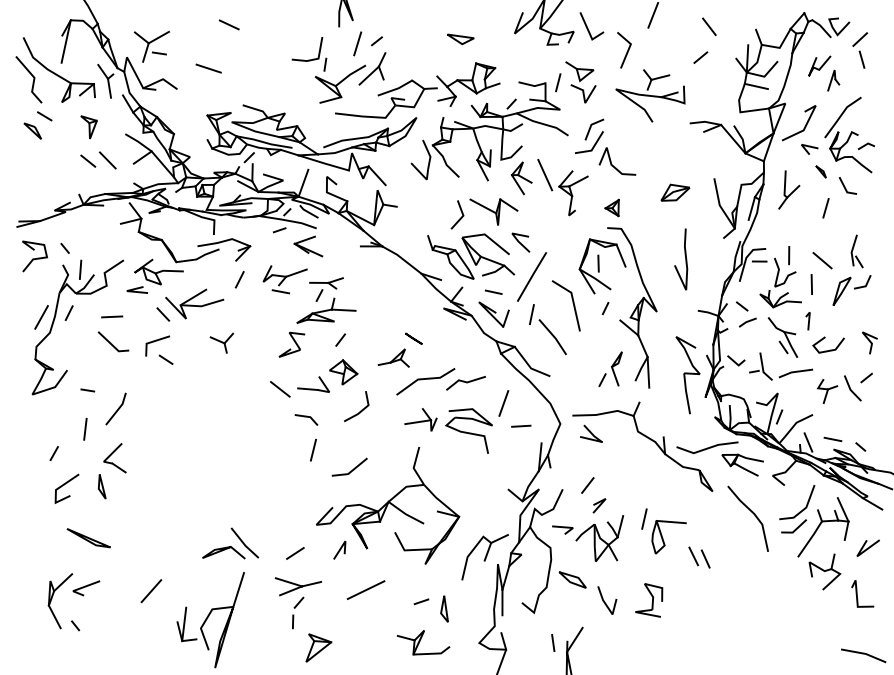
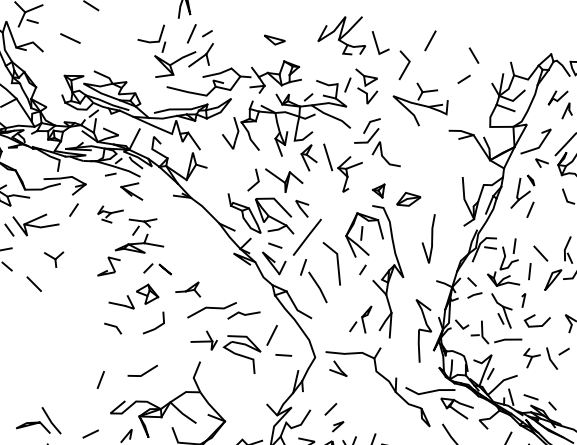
part: (820, 171) -> (530, 180), moved
part: (675, 192) -> (409, 199), moved
line: (825, 208) -> (530, 209), moved
part: (284, 279) -> (109, 214), size x0.7
line: (413, 338) -> (165, 269), moved
line: (280, 389) -> (34, 284), moved
line: (313, 449) -> (100, 379), moved

